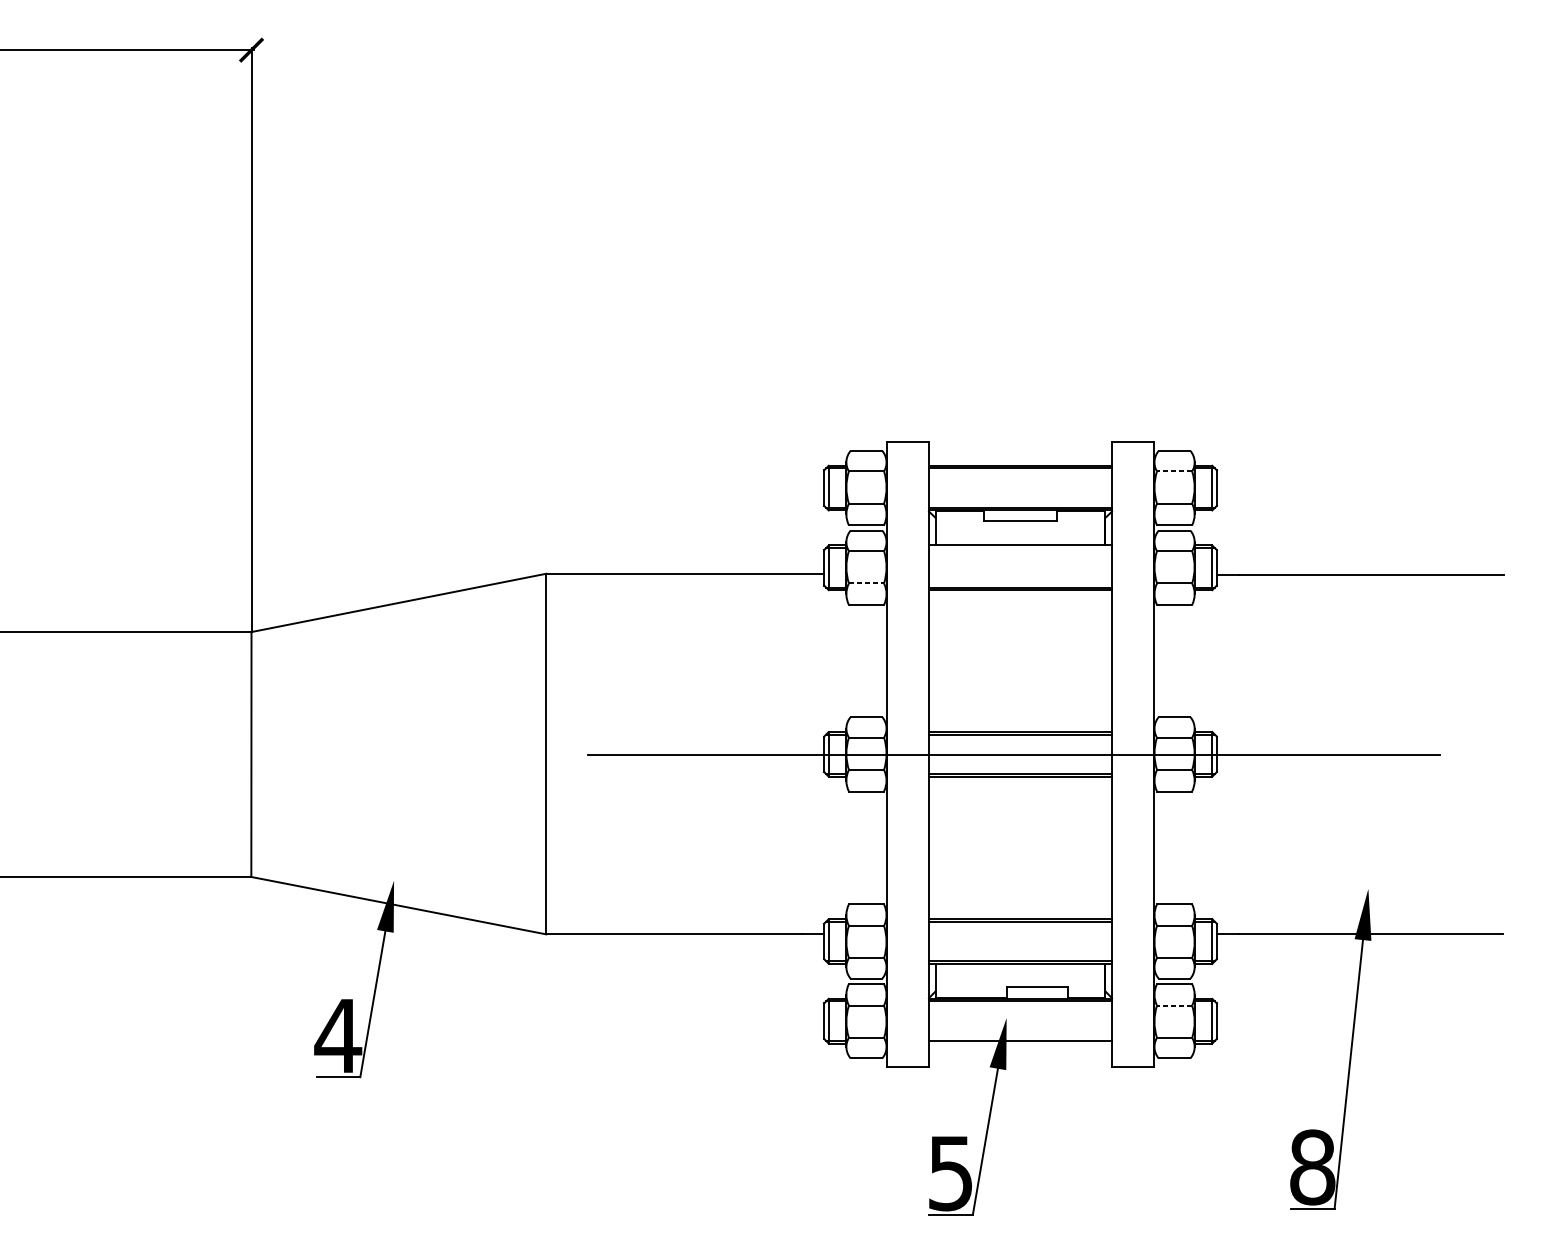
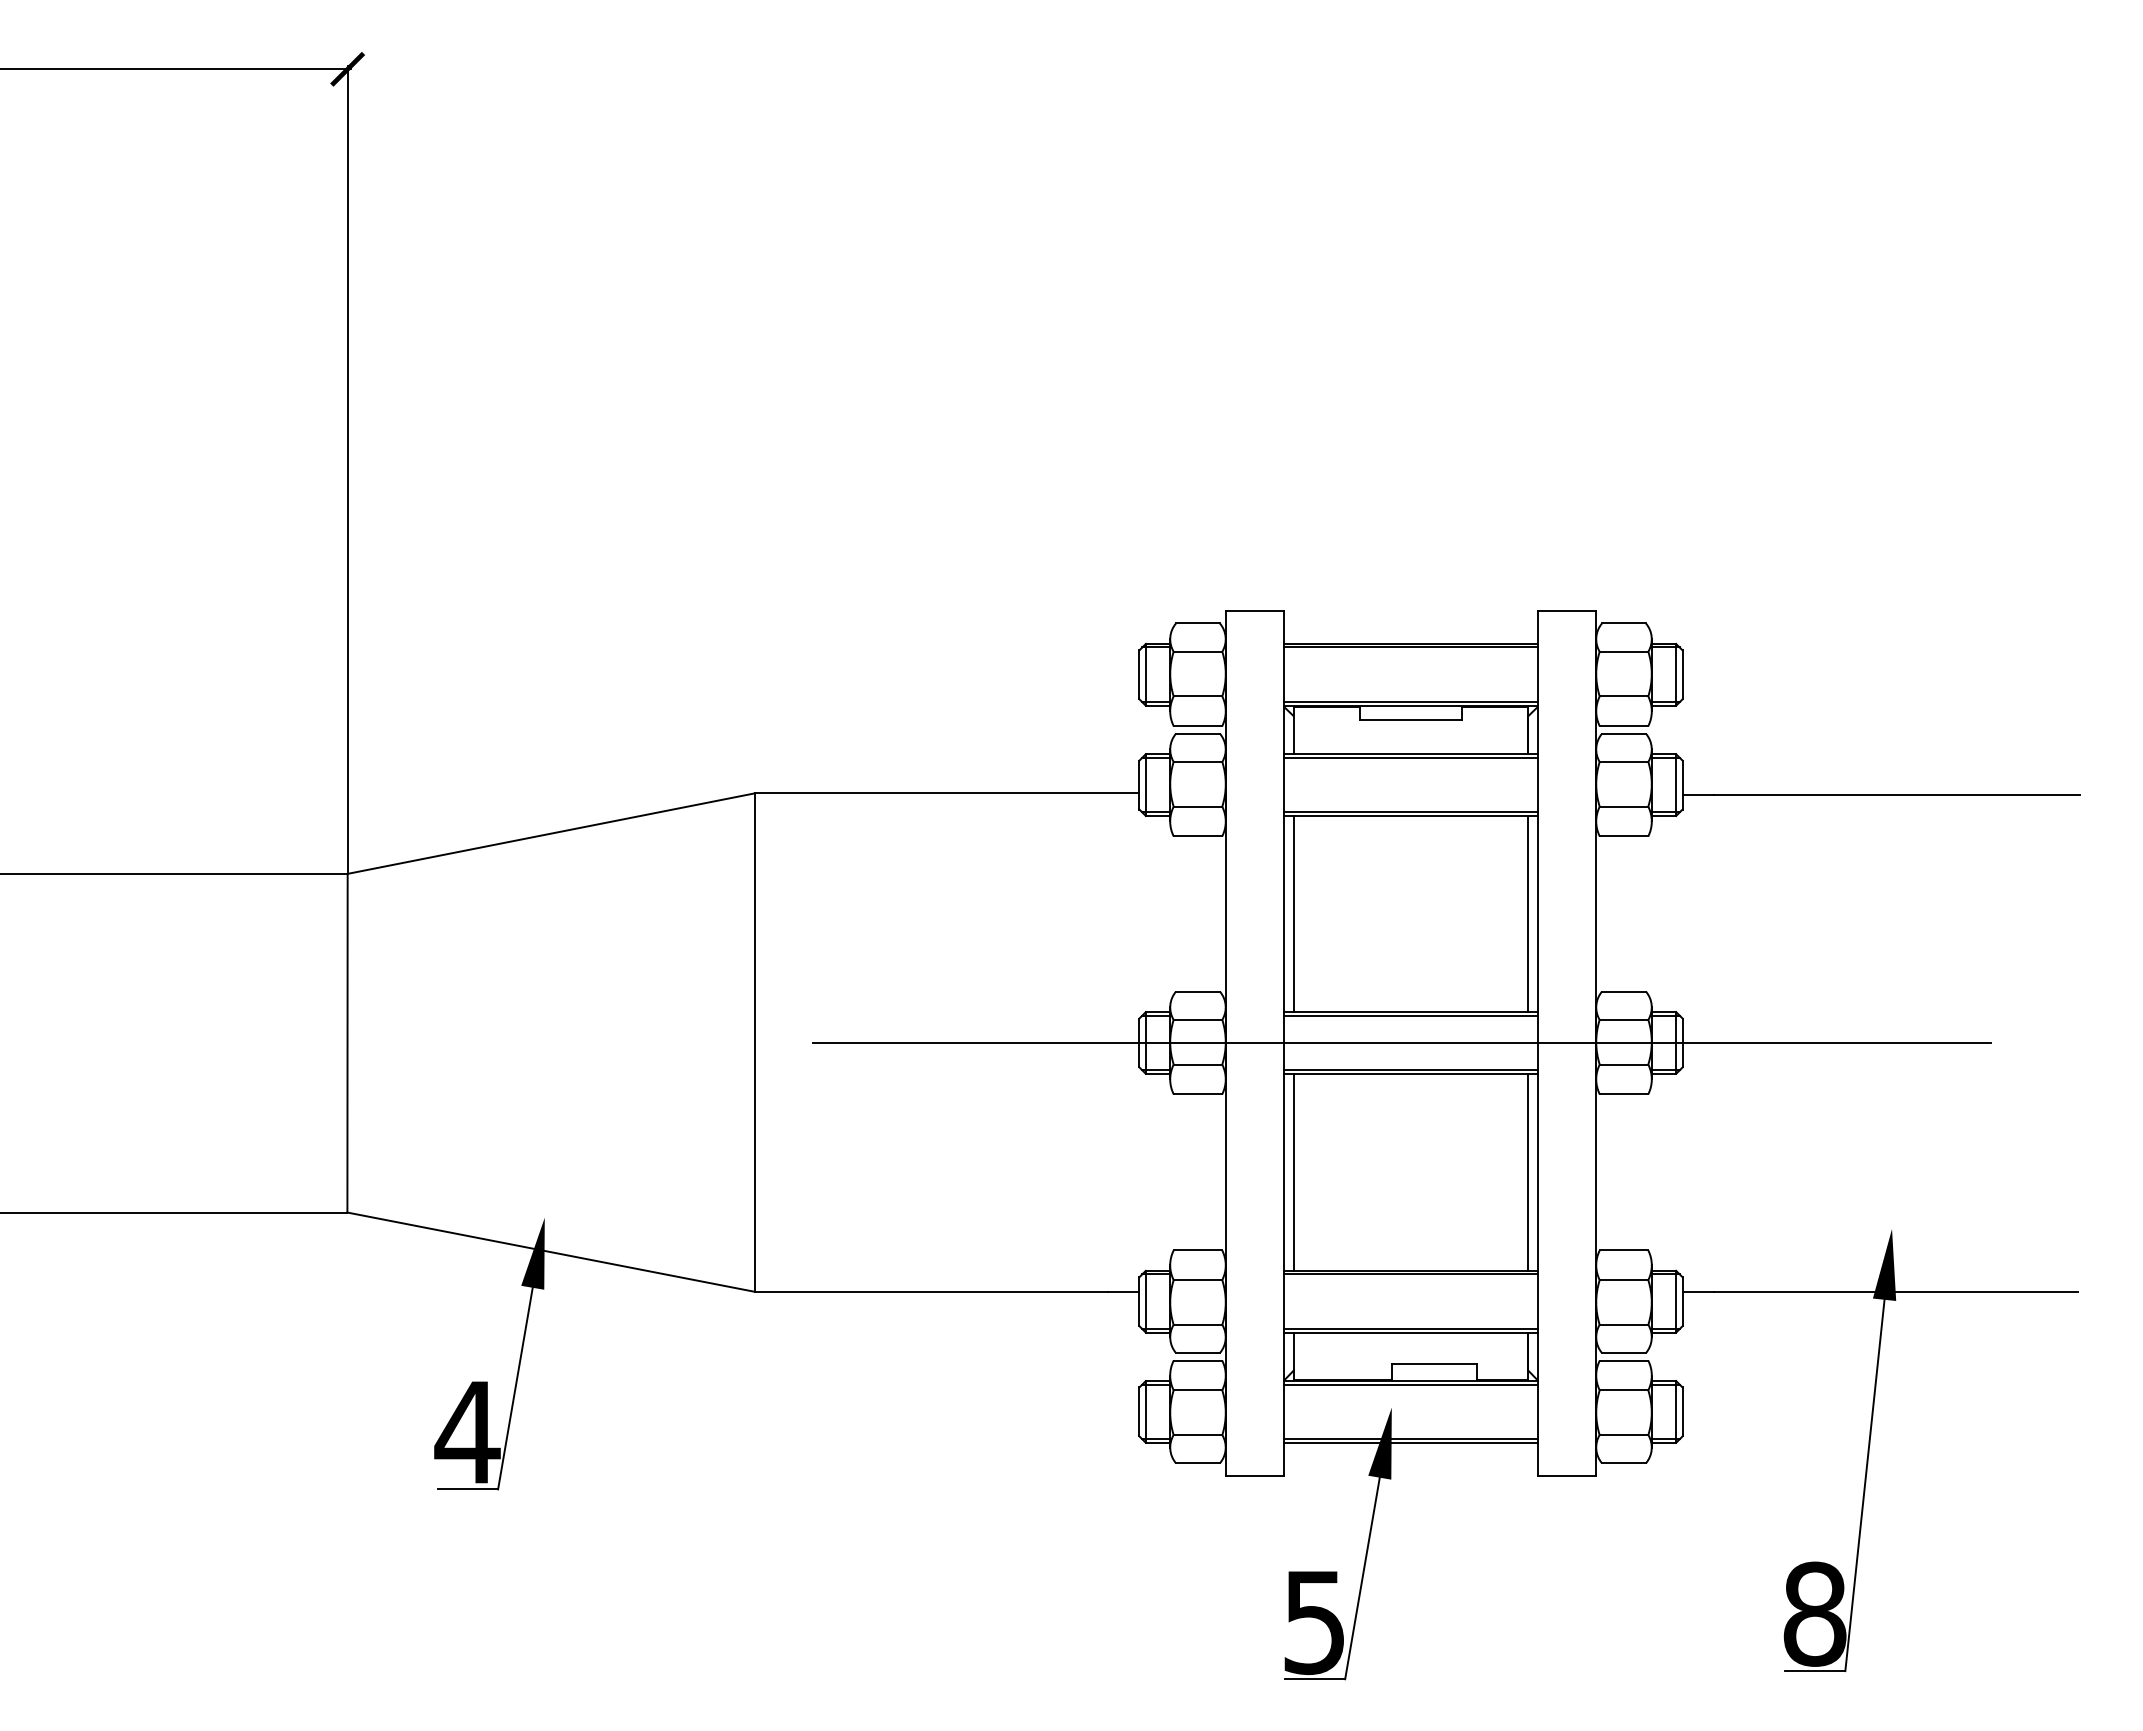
line: (1174, 471) -> (1623, 651), dashed -> solid
line: (1020, 547) -> (1410, 757), added
line: (866, 583) -> (1198, 806), dashed -> solid
line: (935, 660) -> (1293, 913), added
line: (1105, 660) -> (1528, 913), added
line: (935, 847) -> (1293, 1171), added
line: (1105, 847) -> (1528, 1171), added
line: (1174, 1005) -> (1623, 1390), dashed -> solid
line: (1020, 1043) -> (1410, 1442), added

